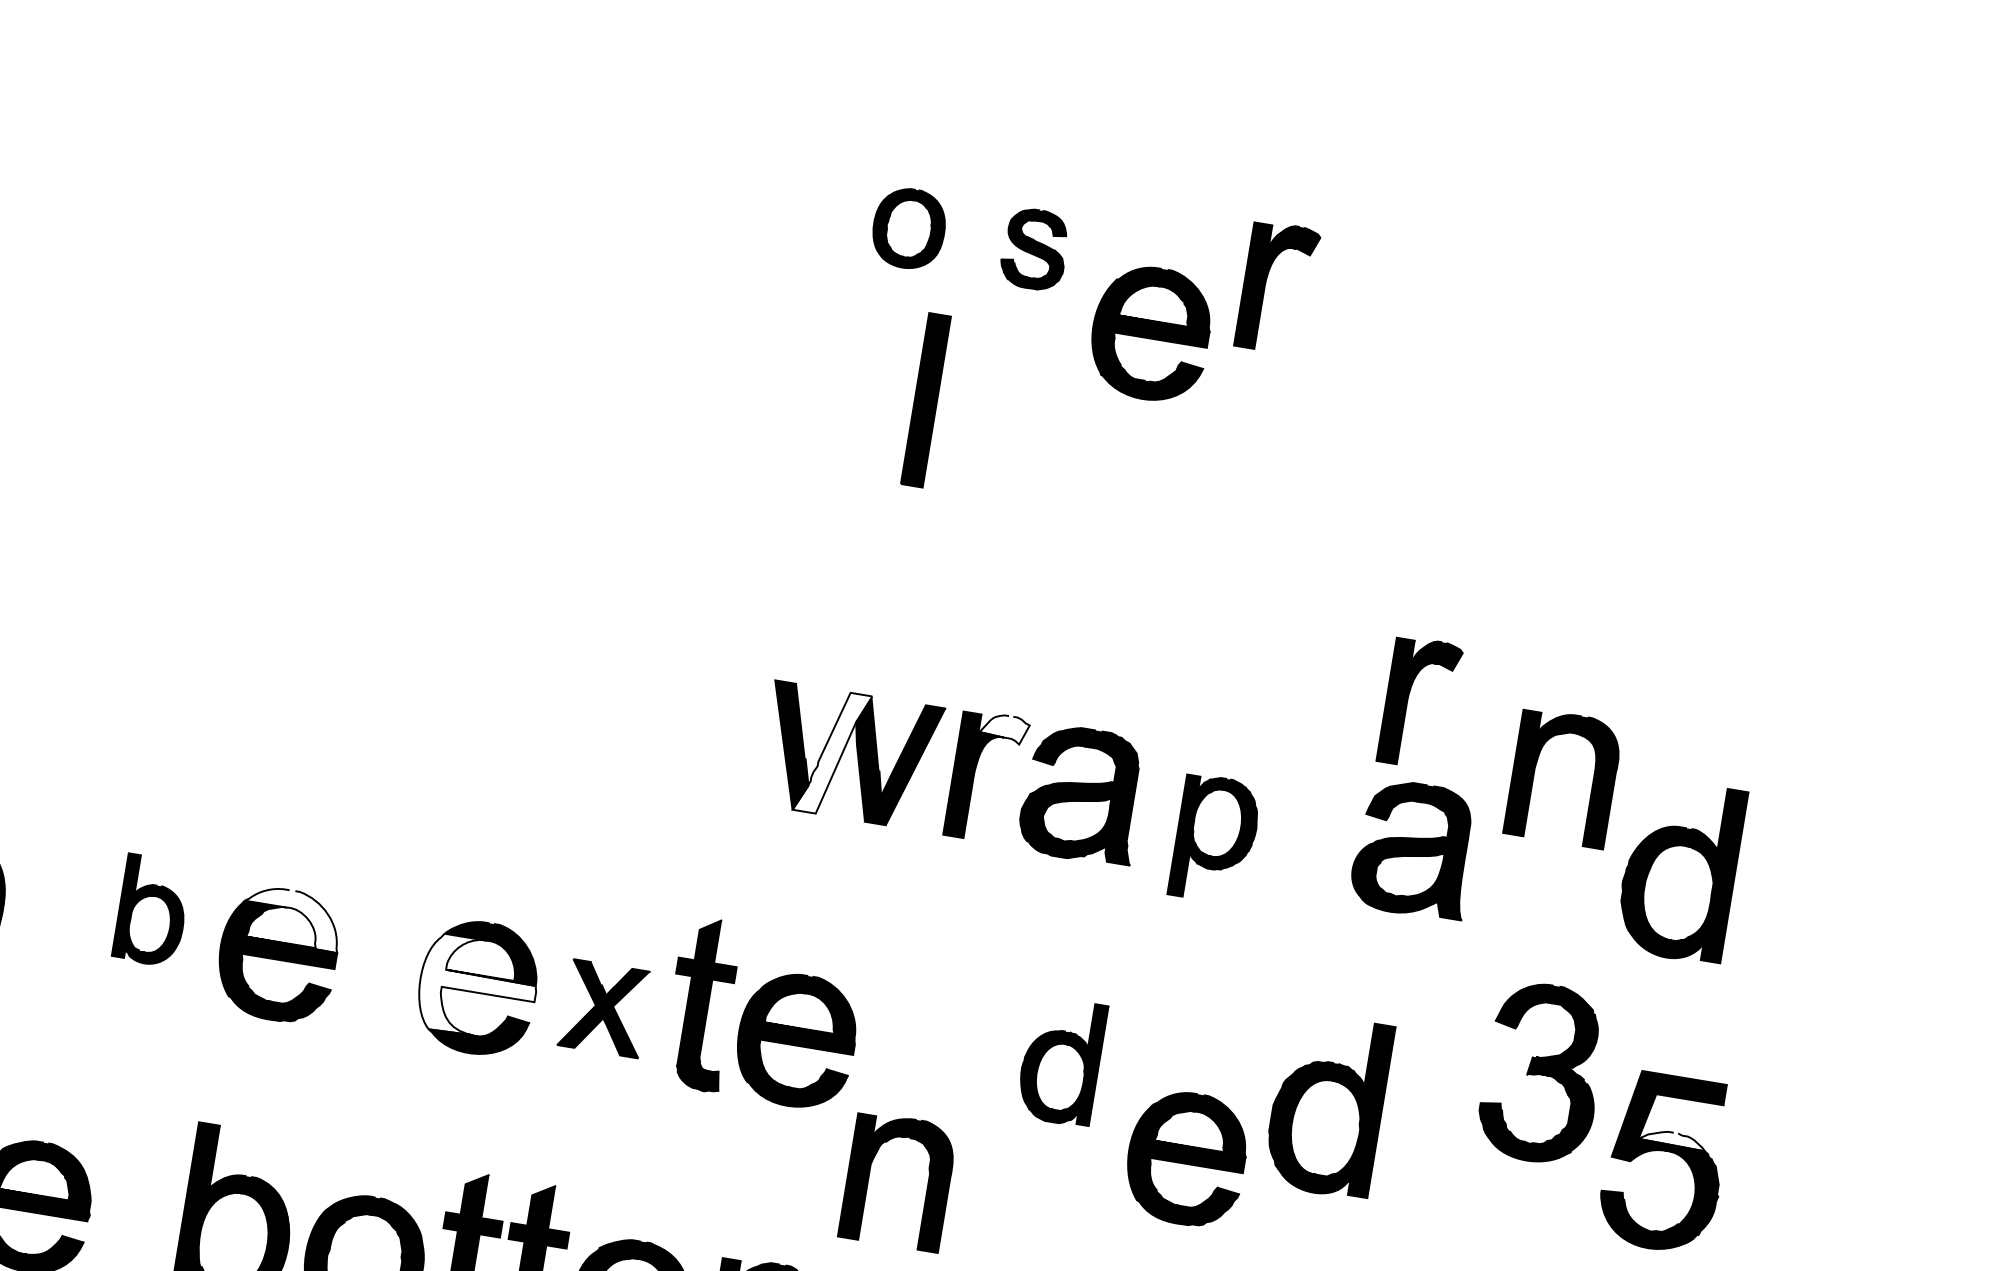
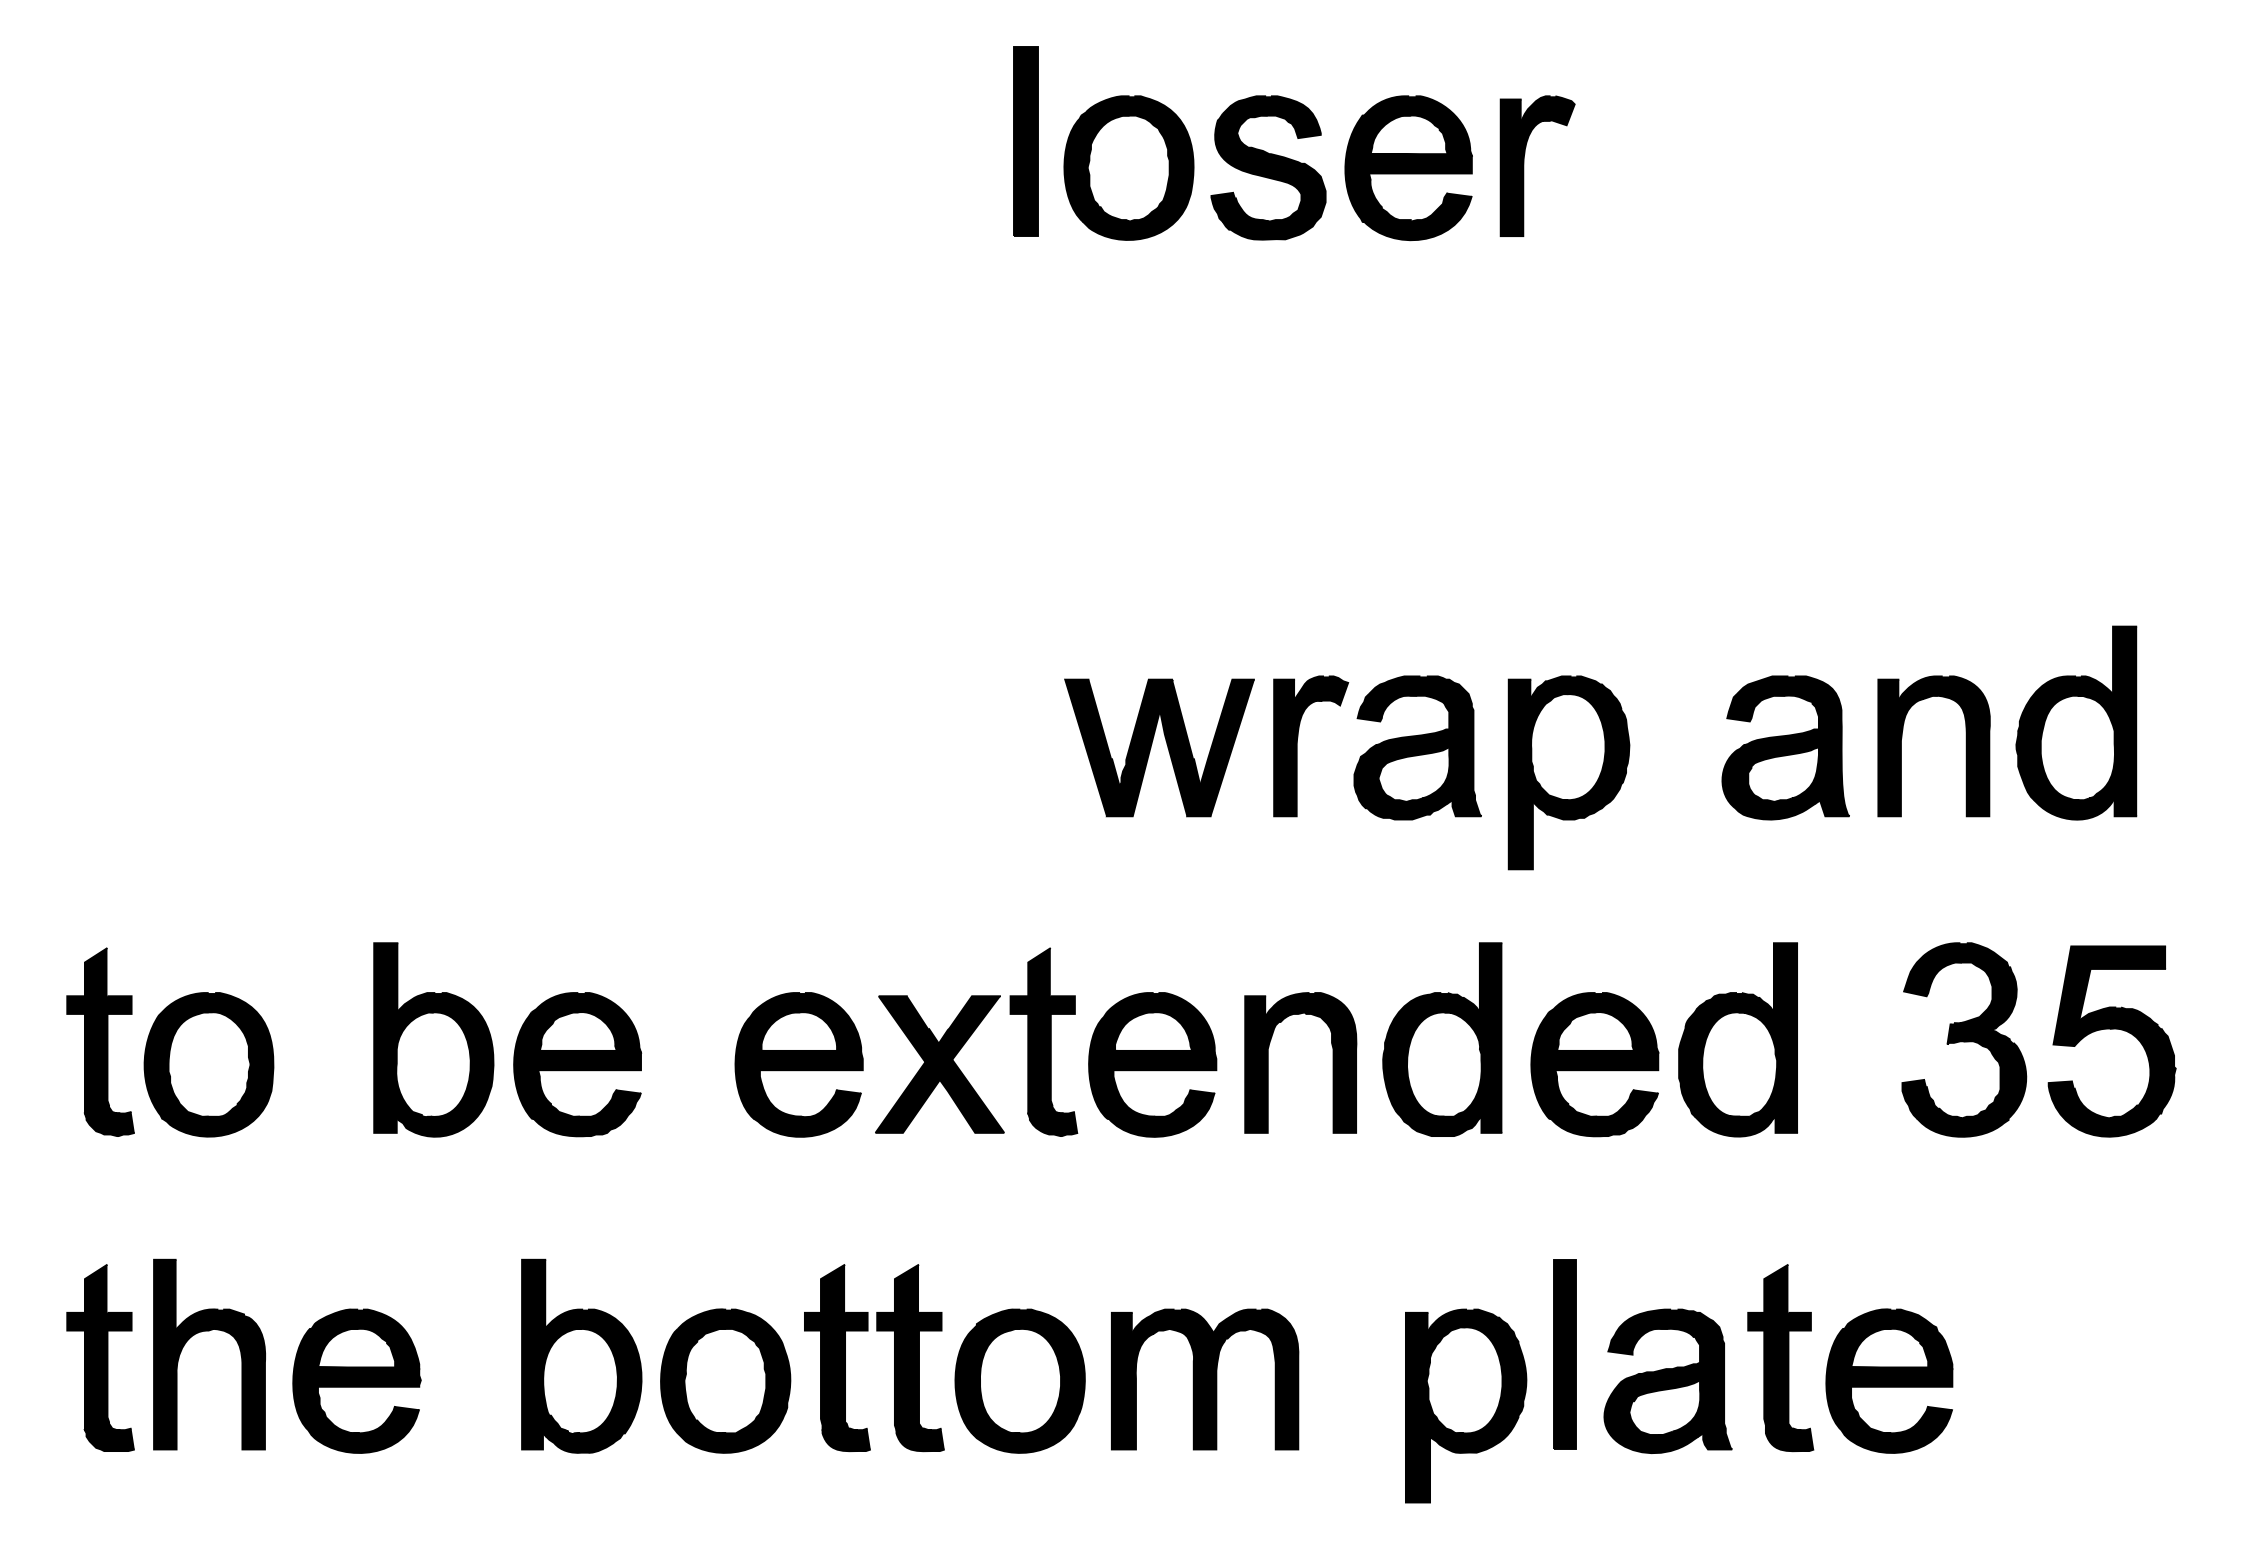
part: (908, 228) -> (1128, 167), size x1.67
part: (1034, 249) -> (1268, 167), size x1.67
part: (1150, 333) -> (1408, 168), moved
part: (925, 400) -> (1025, 141), moved
part: (1408, 700) -> (1752, 588), removed
fill: (1004, 728) -> (1321, 690), added
fill: (832, 752) -> (1139, 747), added
part: (1534, 773) -> (1901, 746), moved
part: (1215, 839) -> (1568, 772), size x1.43
part: (152, 910) -> (433, 1039), size x1.67
fill: (291, 917) -> (585, 1022), added
fill: (477, 988) -> (798, 1065), added
part: (604, 1008) -> (939, 1064), size x1.43
part: (1061, 1061) -> (1442, 1039), size x1.43
part: (1543, 1073) -> (1964, 1039), moved
fill: (1672, 1139) -> (2116, 1014), added
part: (1186, 1158) -> (1594, 1064), moved
part: (869, 1176) -> (1268, 1062), moved

